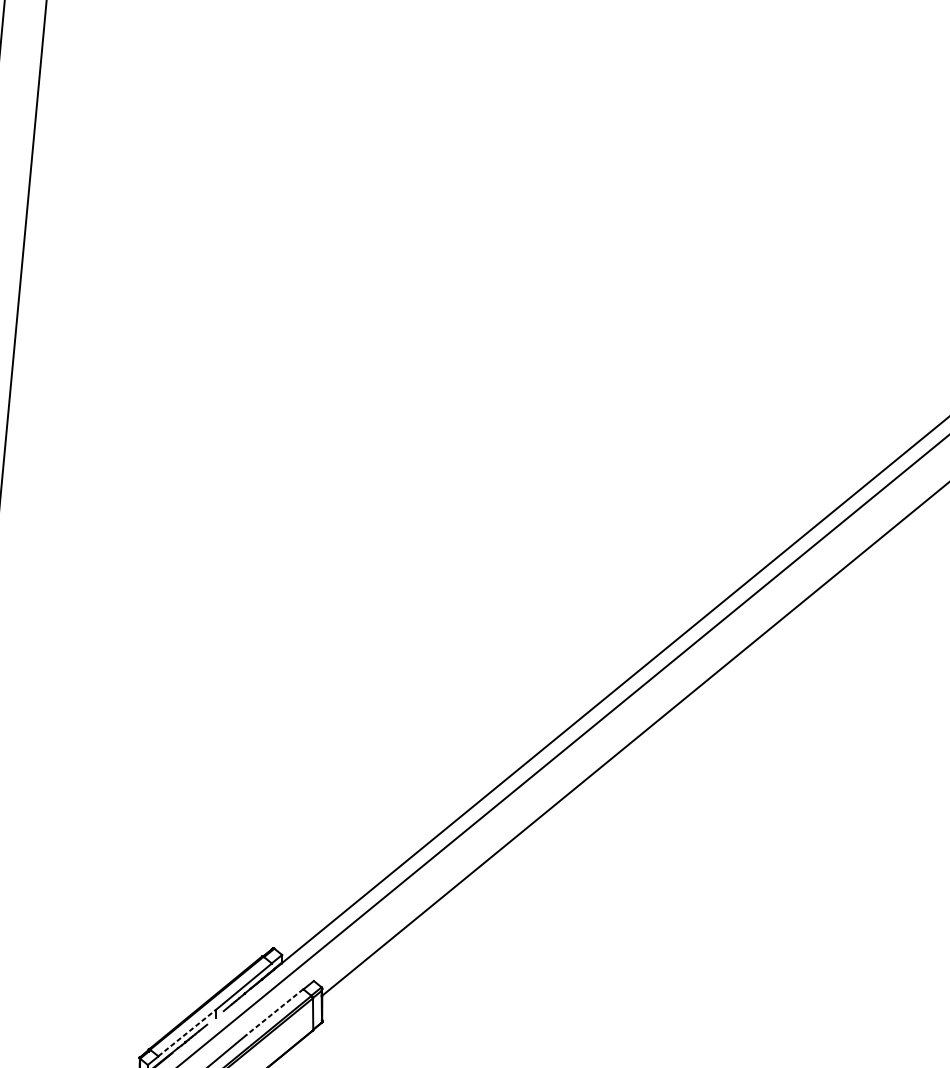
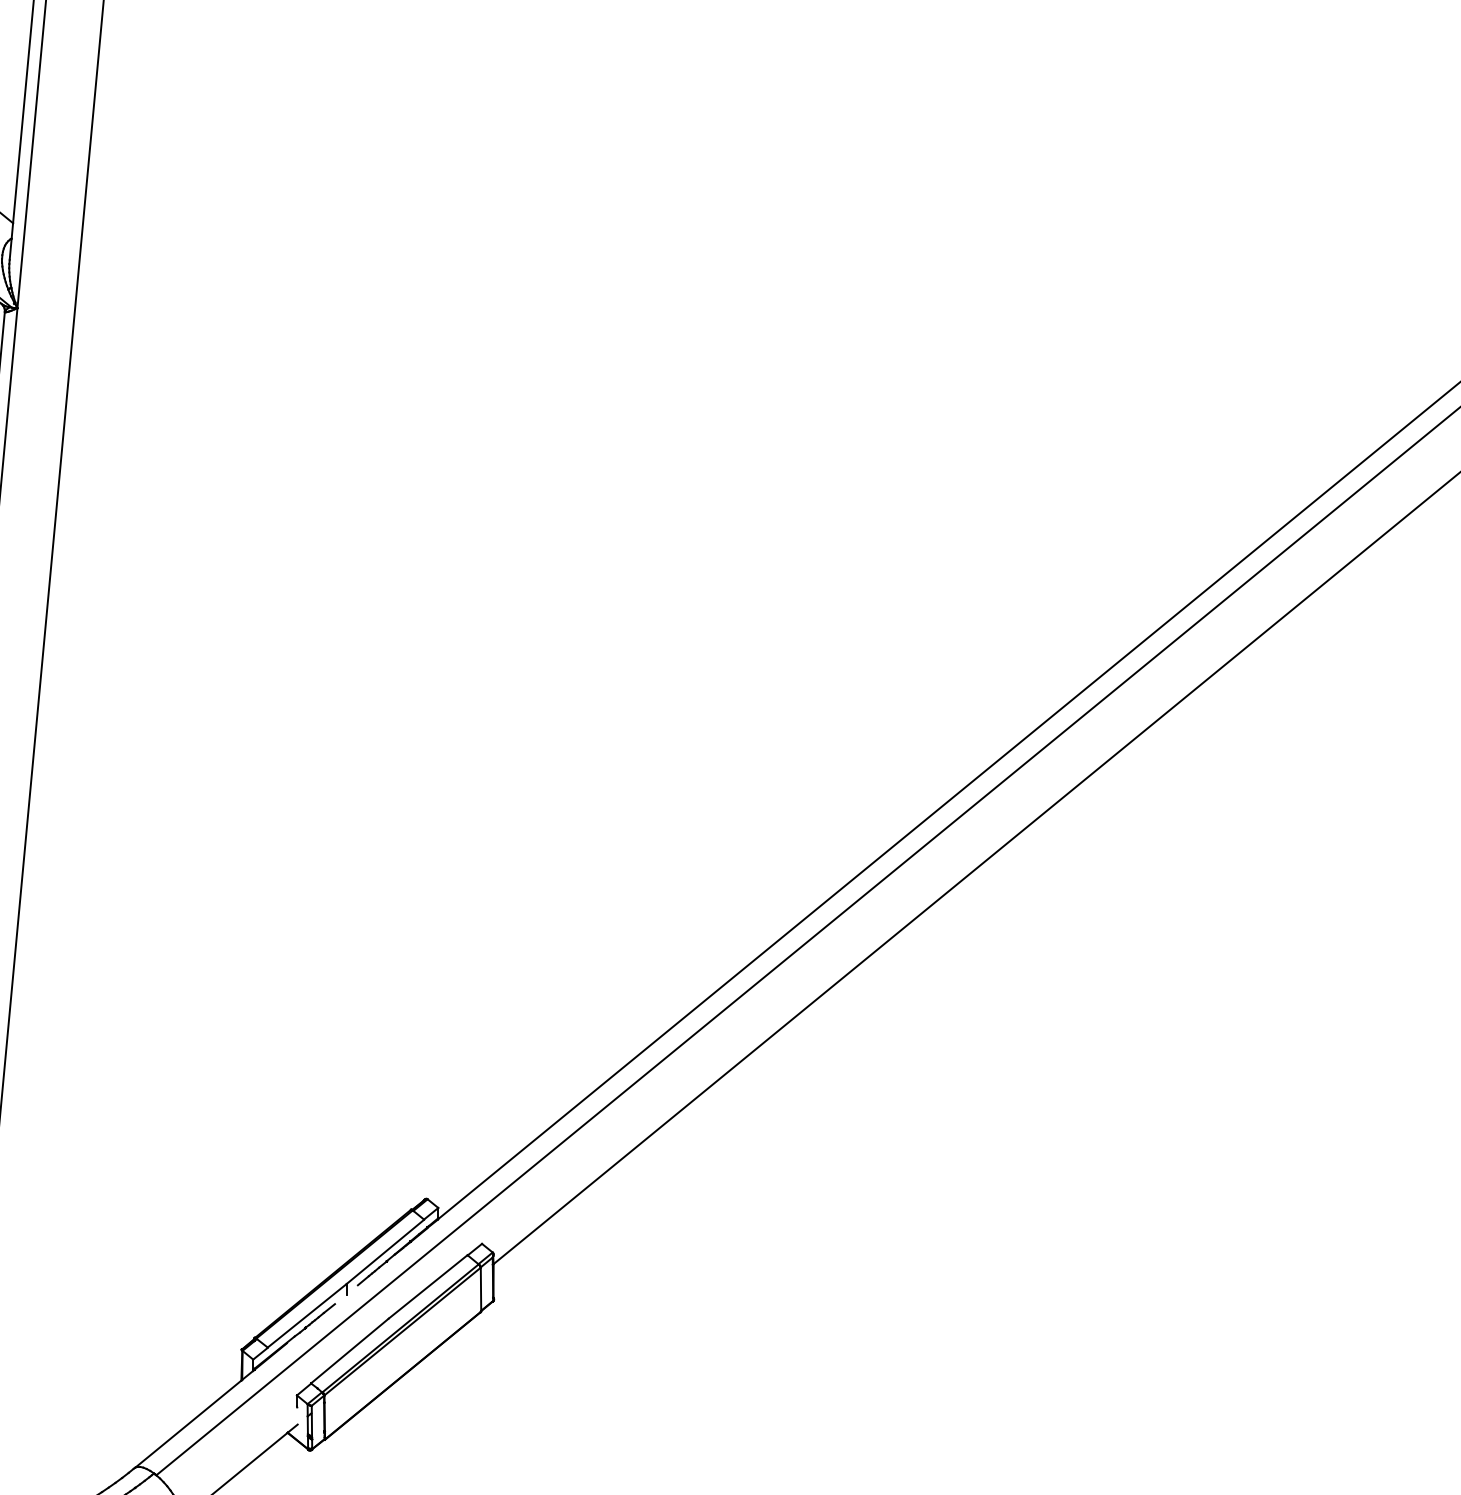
line: (275, 1011) -> (428, 1286), dashed -> solid
line: (187, 1033) -> (307, 1315), dashed -> solid

